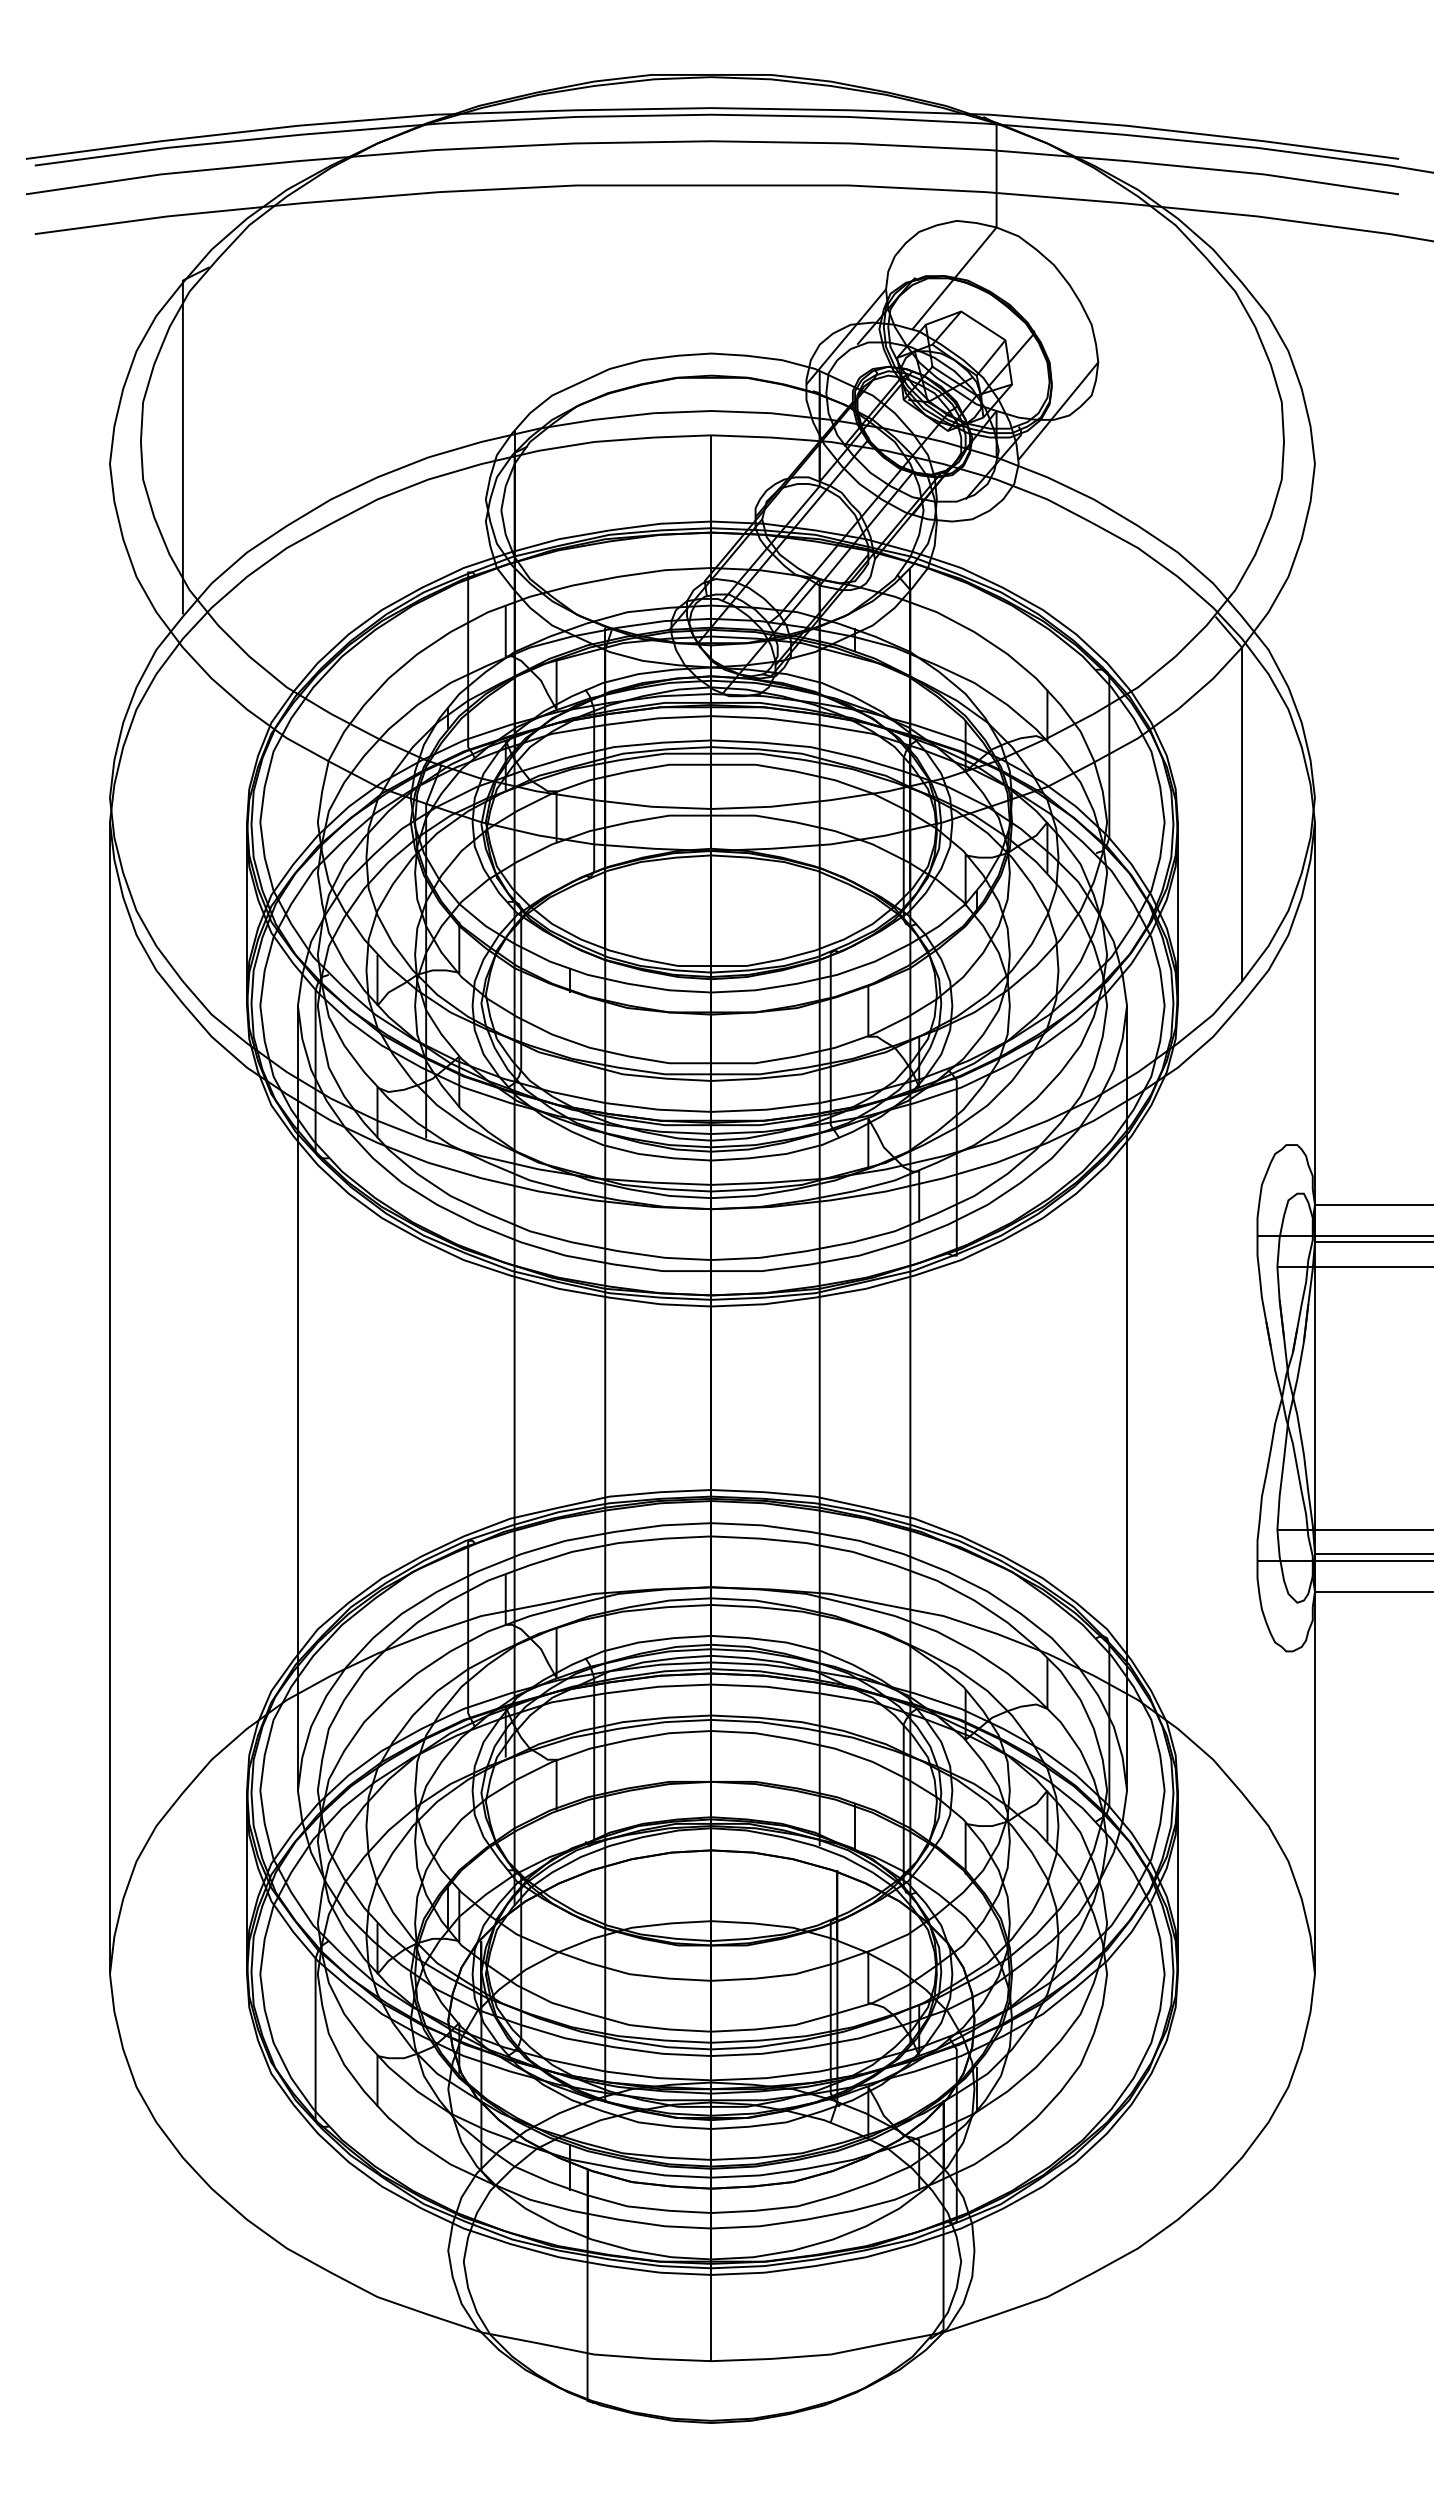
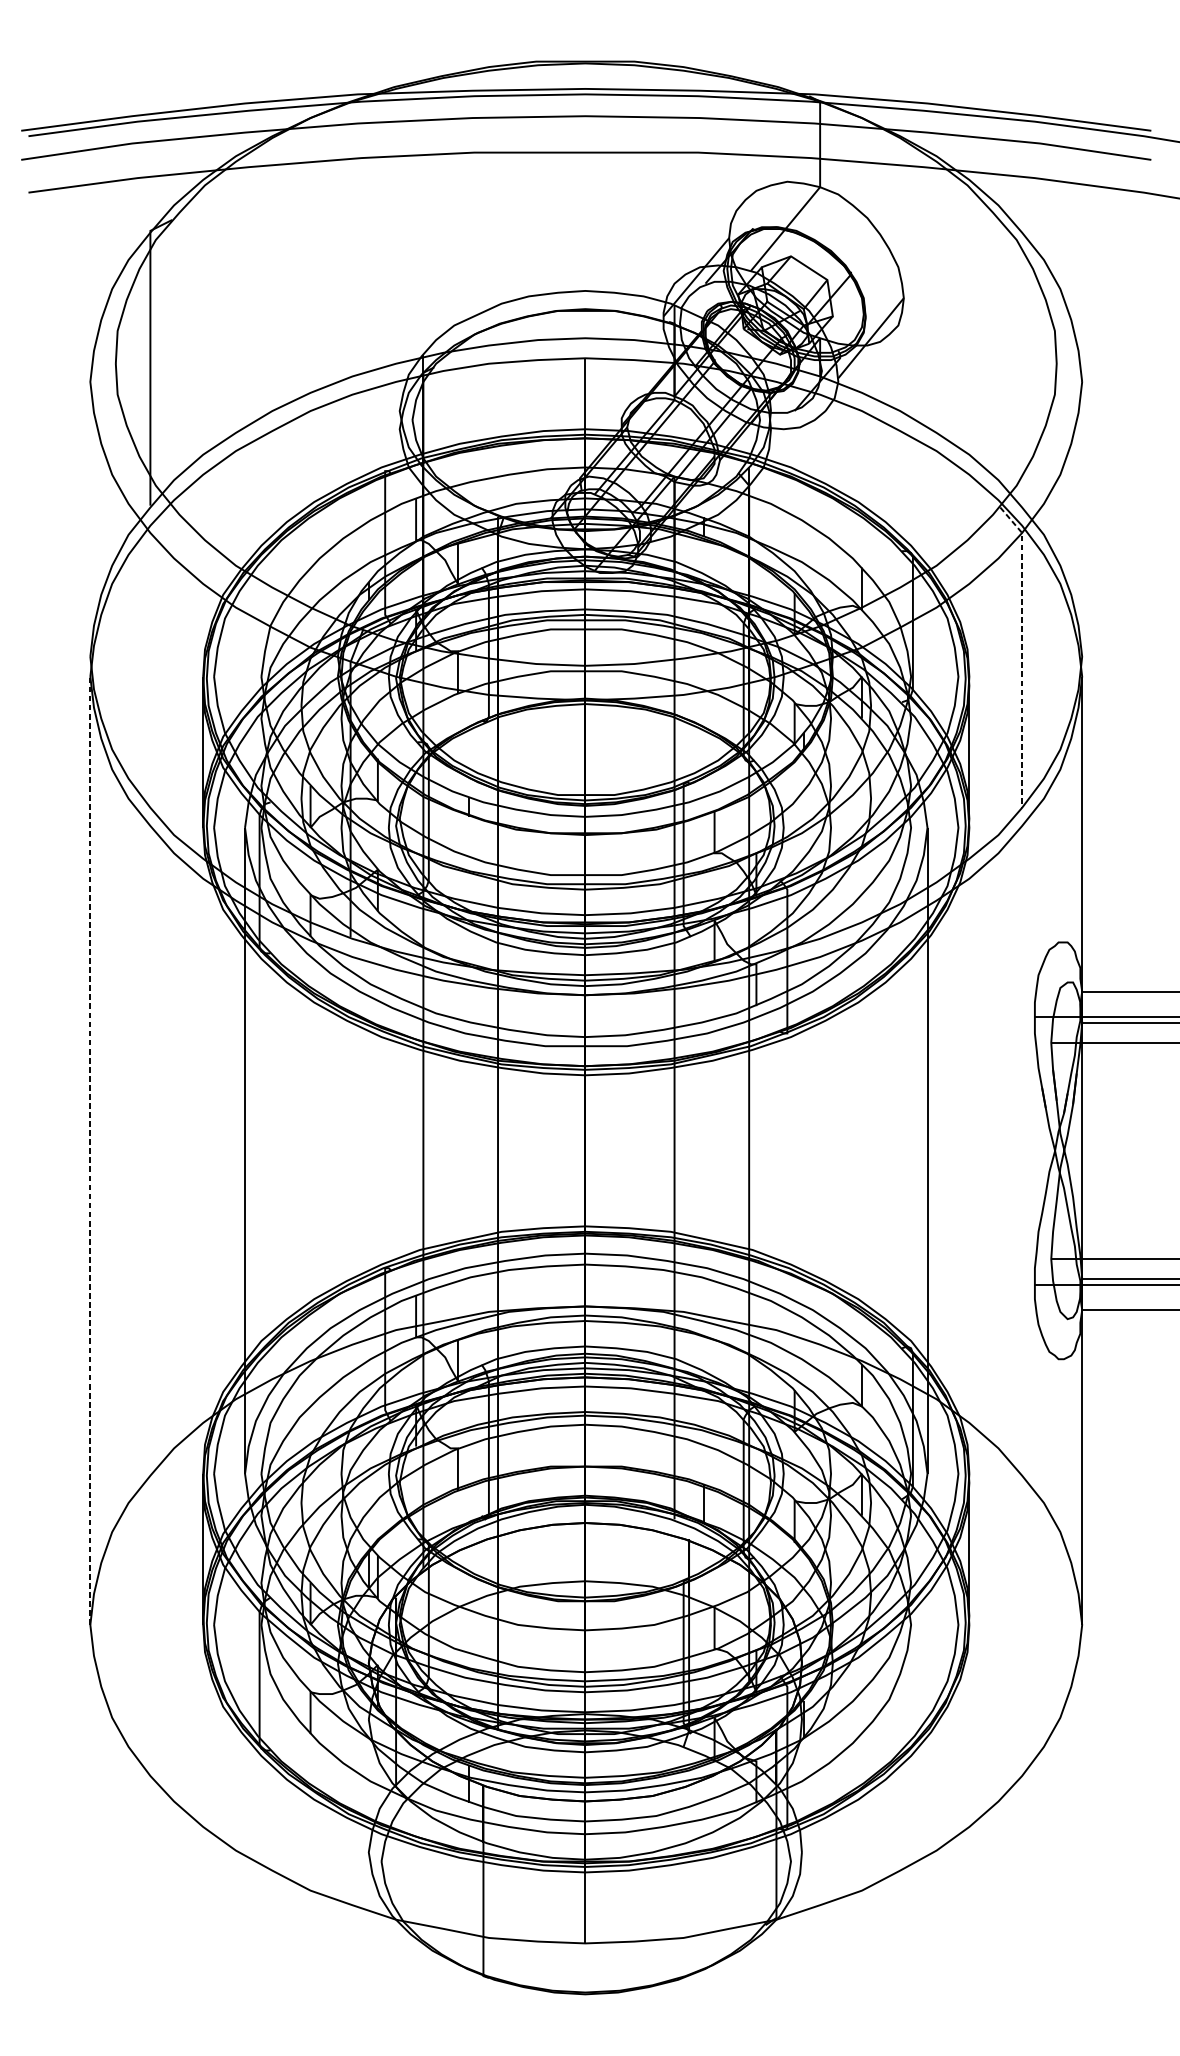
line: (1242, 793) -> (1022, 653), solid -> dashed
line: (109, 1398) -> (89, 1151), solid -> dashed

